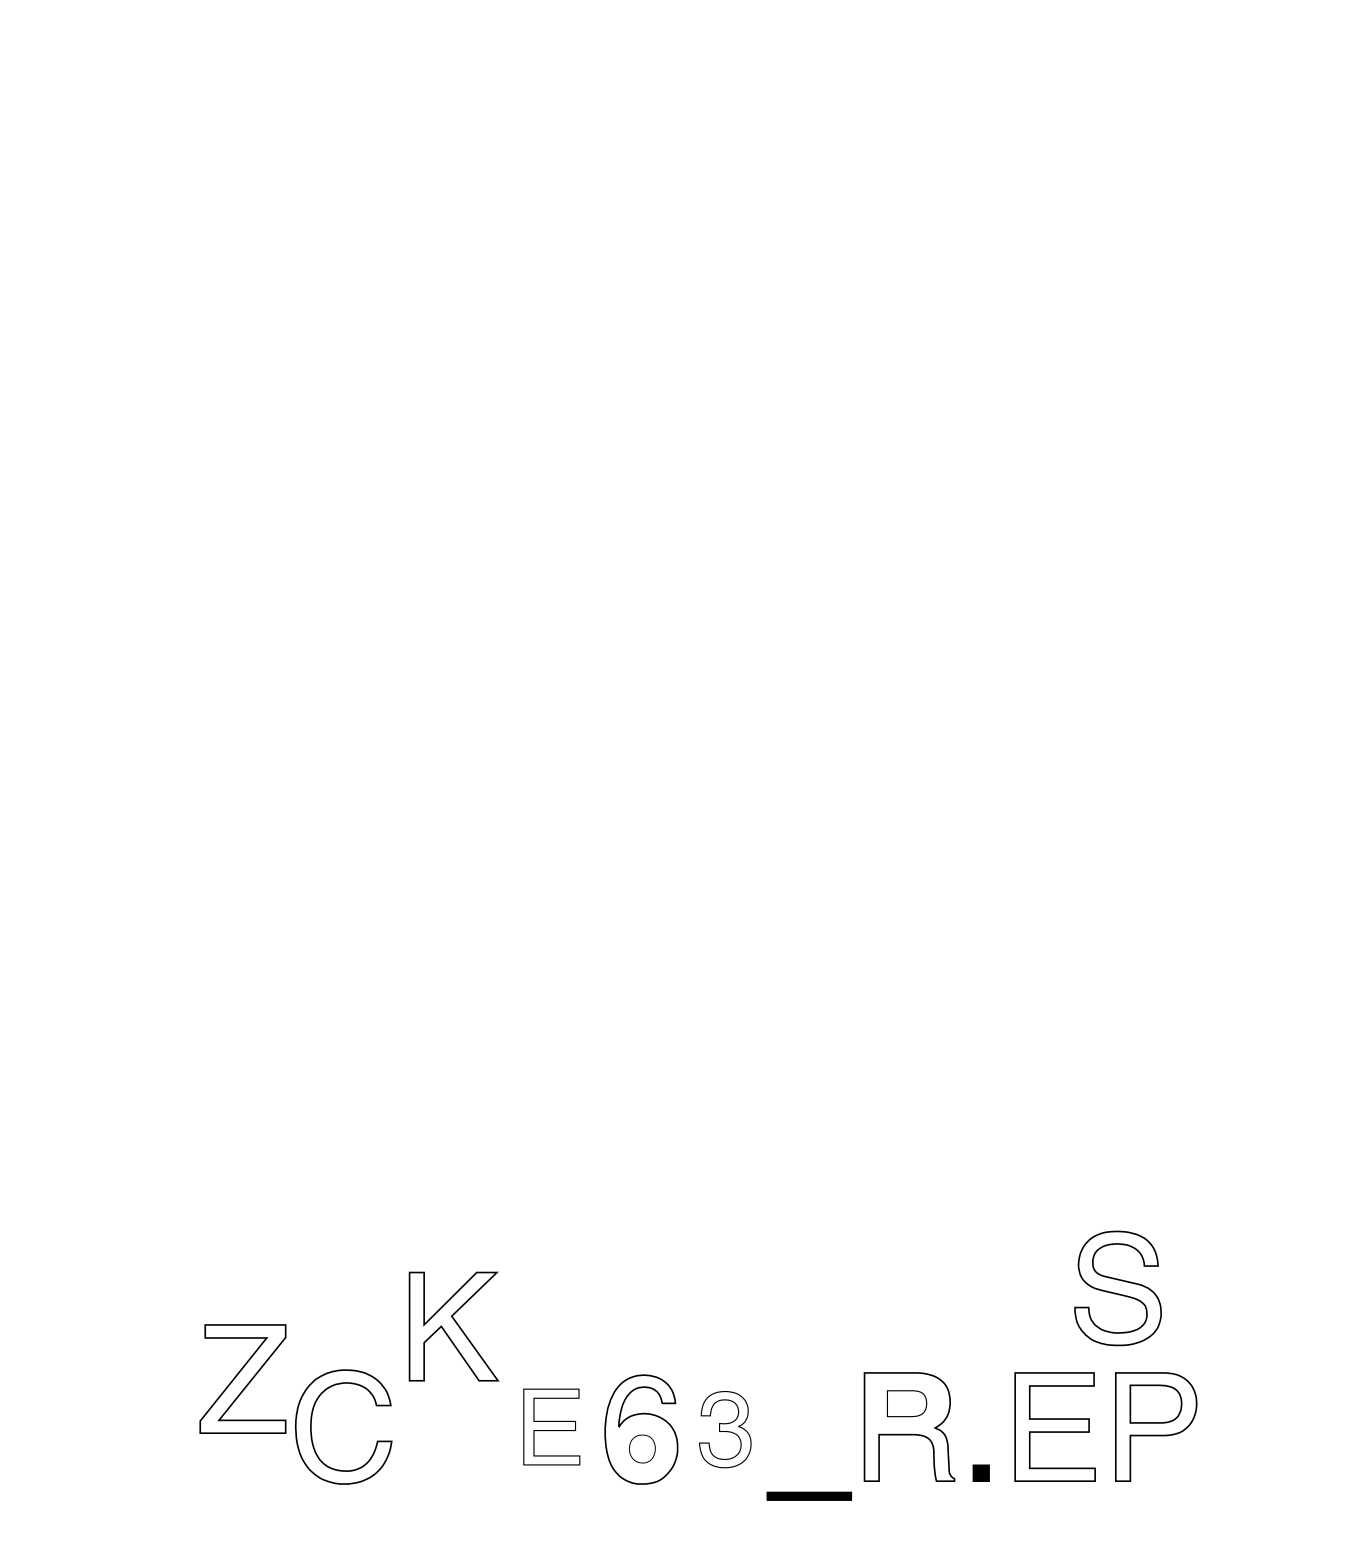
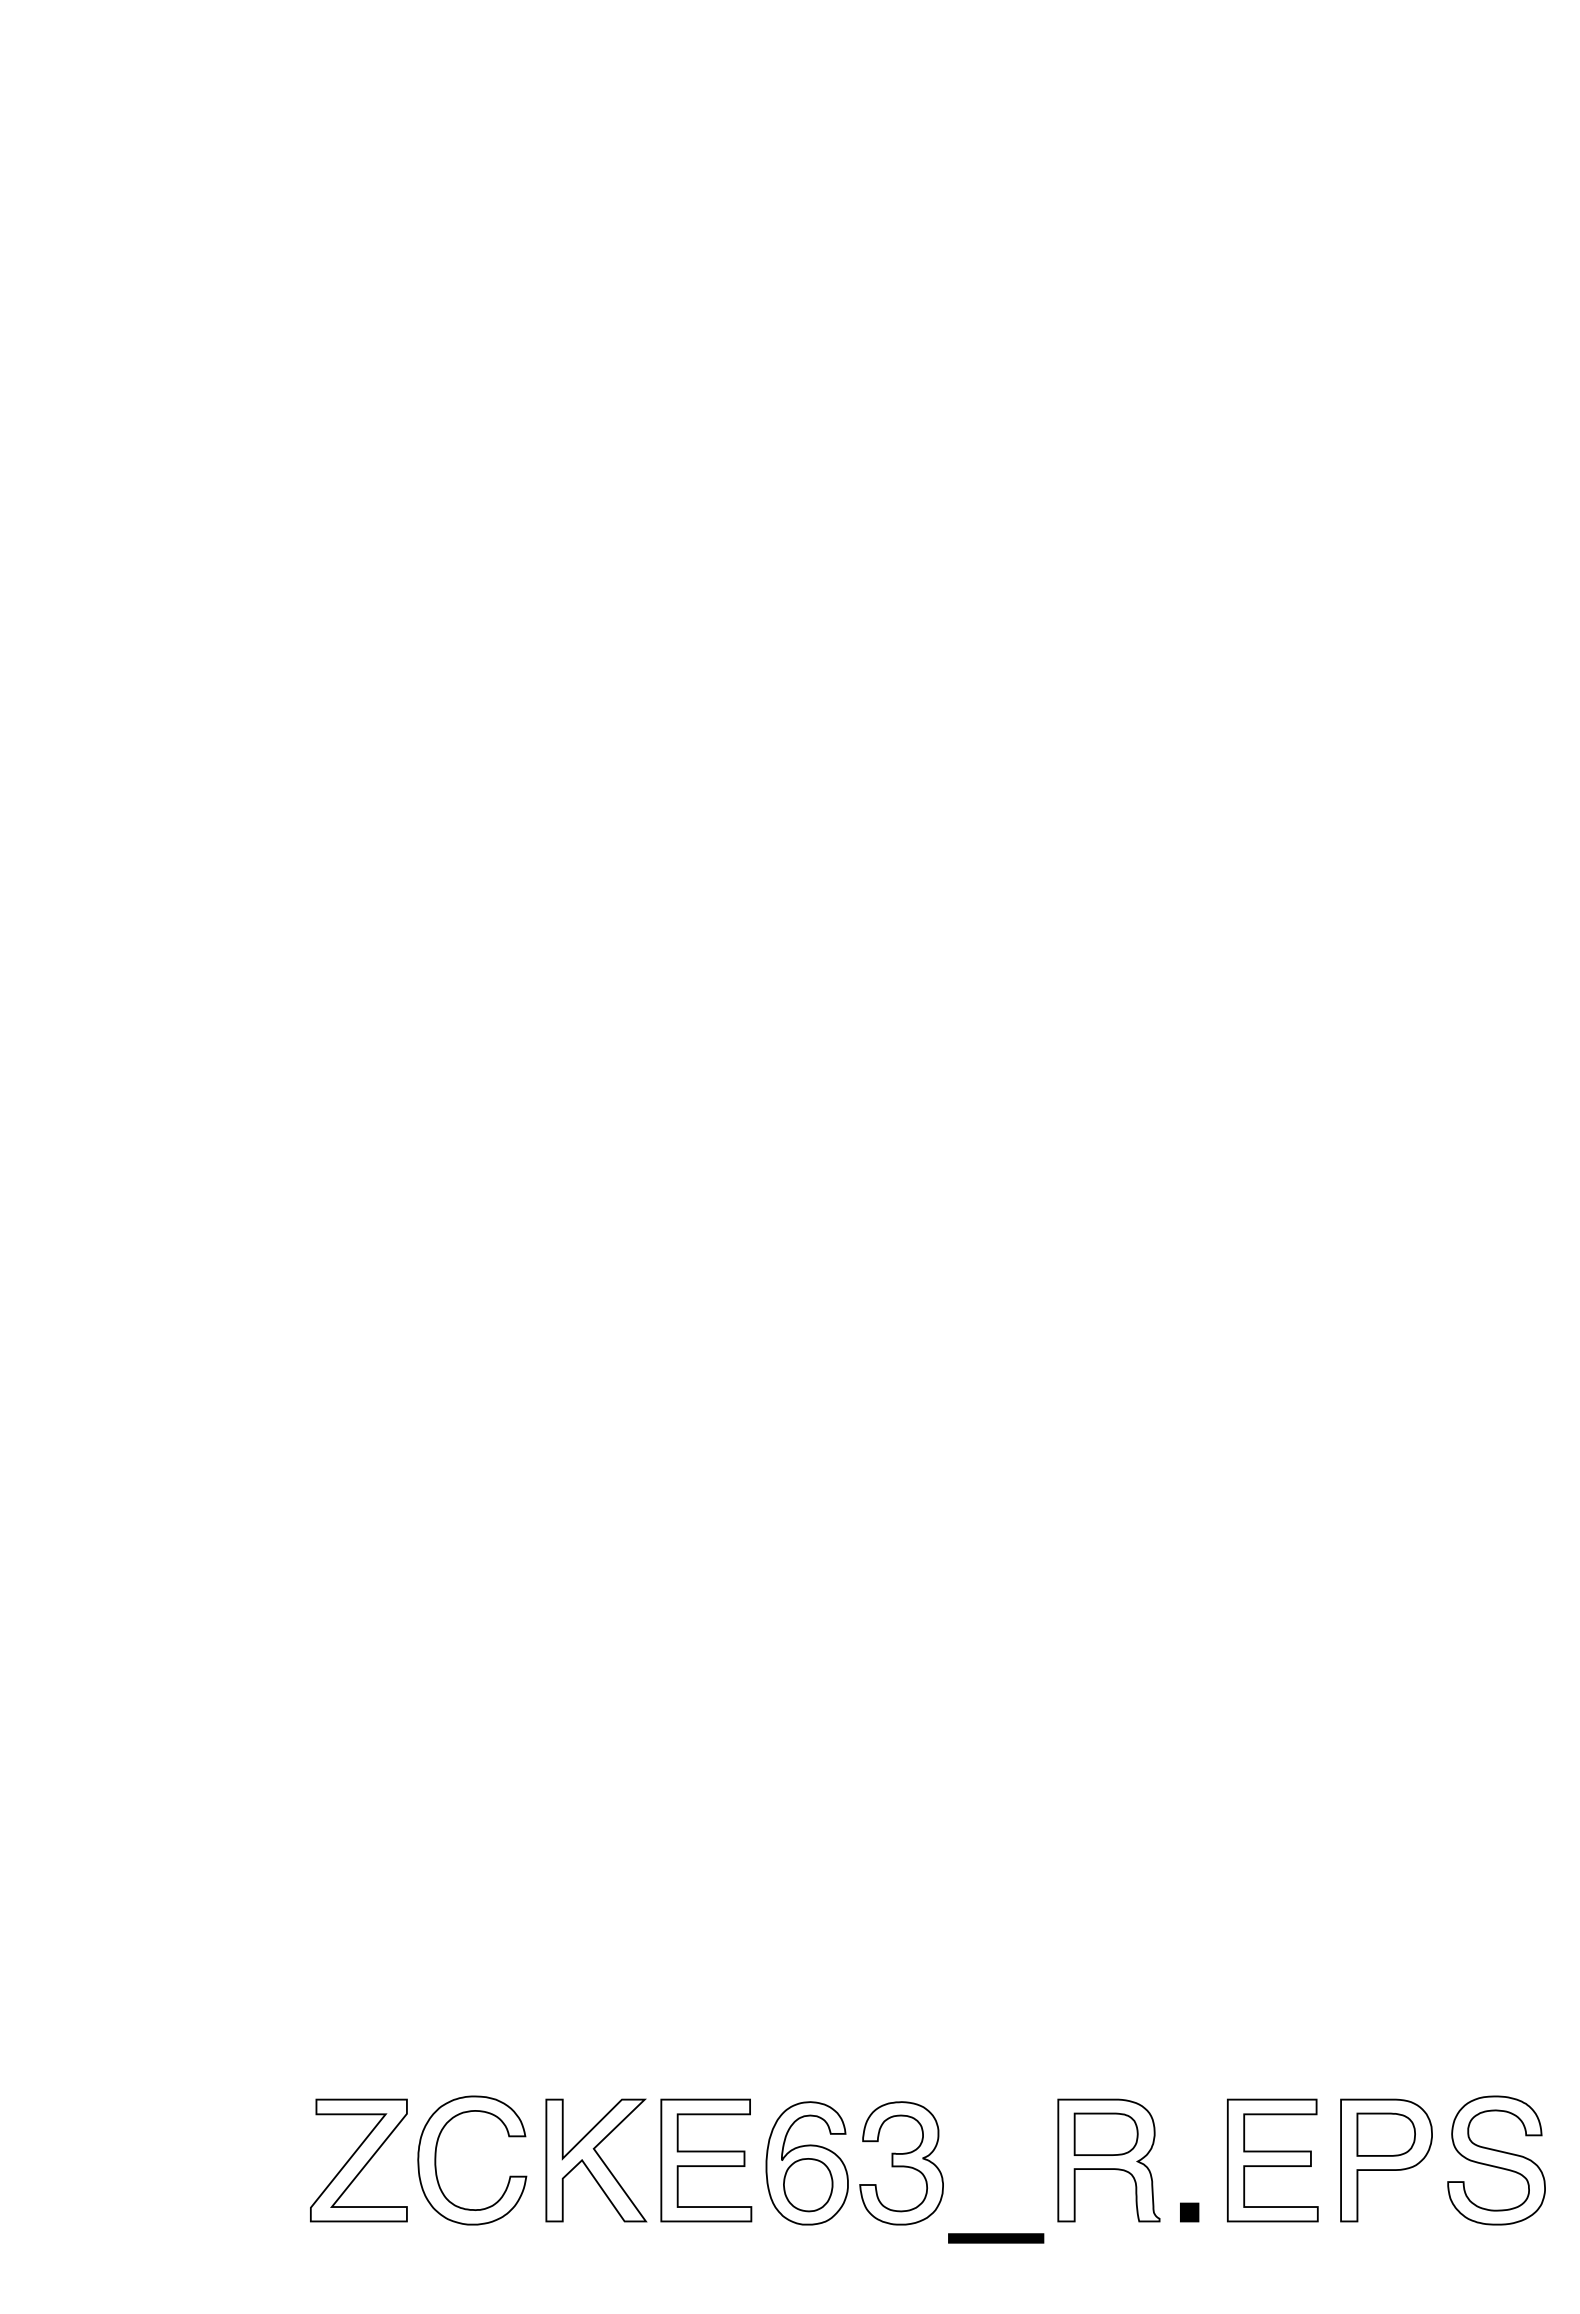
part: (1117, 1288) -> (1496, 2160), moved
part: (454, 1326) -> (596, 2160), moved
part: (242, 1379) -> (358, 2160), moved
part: (906, 1403) -> (1105, 2133), size x1.43
part: (551, 1427) -> (706, 2160), size x1.43
part: (725, 1429) -> (901, 2163), size x1.43
part: (642, 1449) -> (808, 2185), size x1.67

